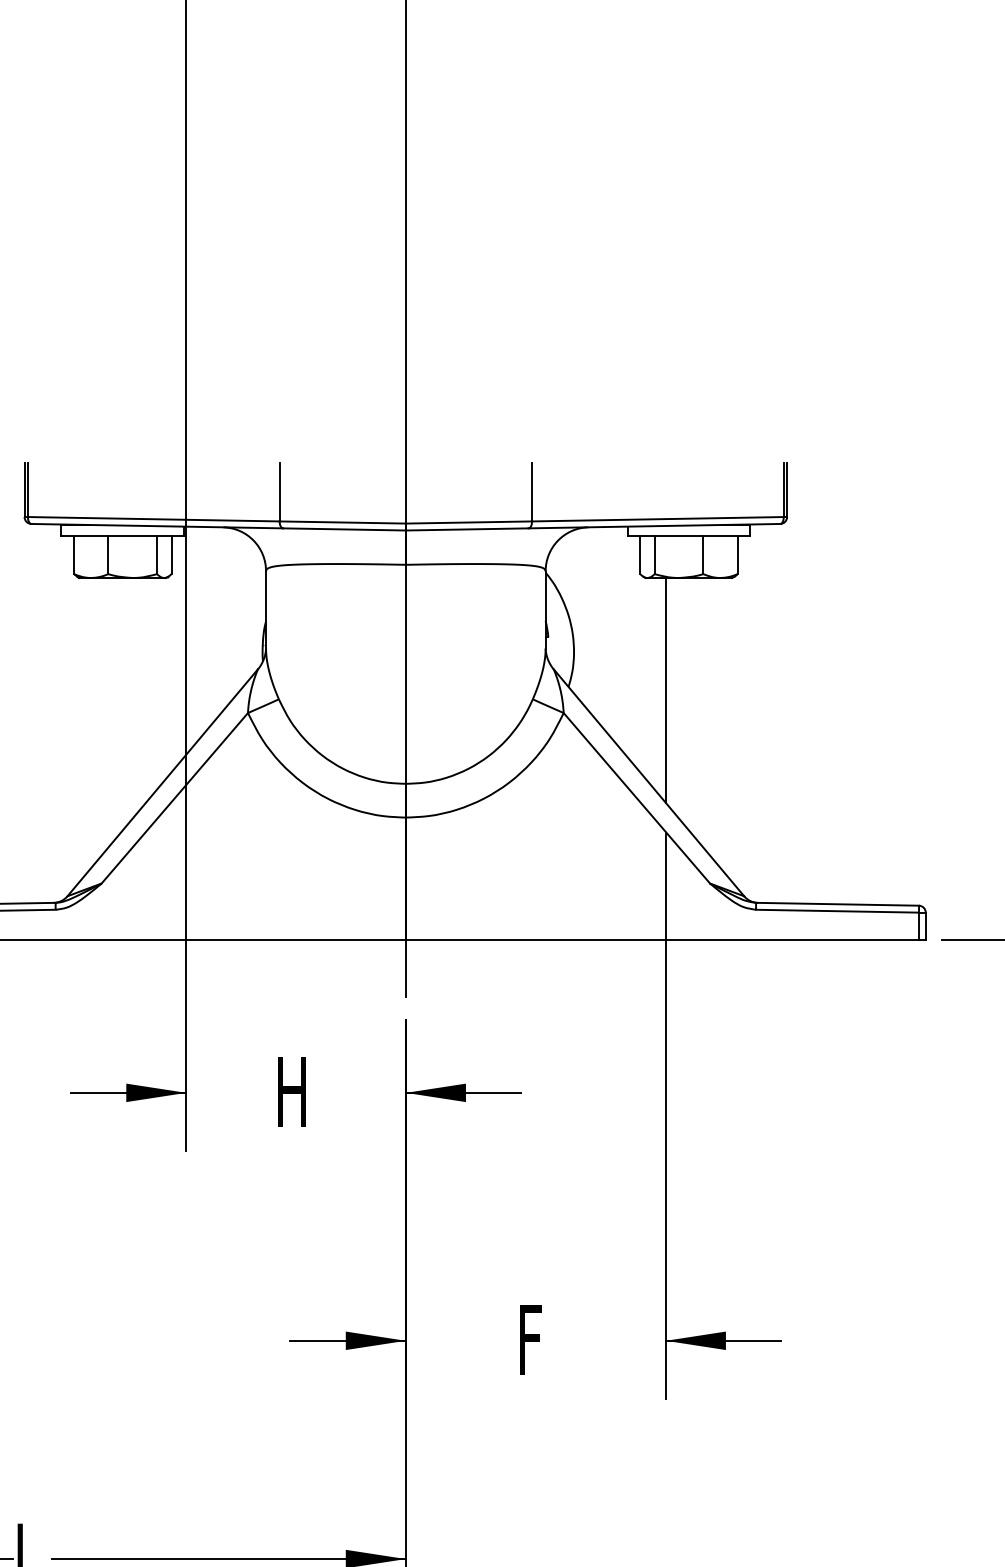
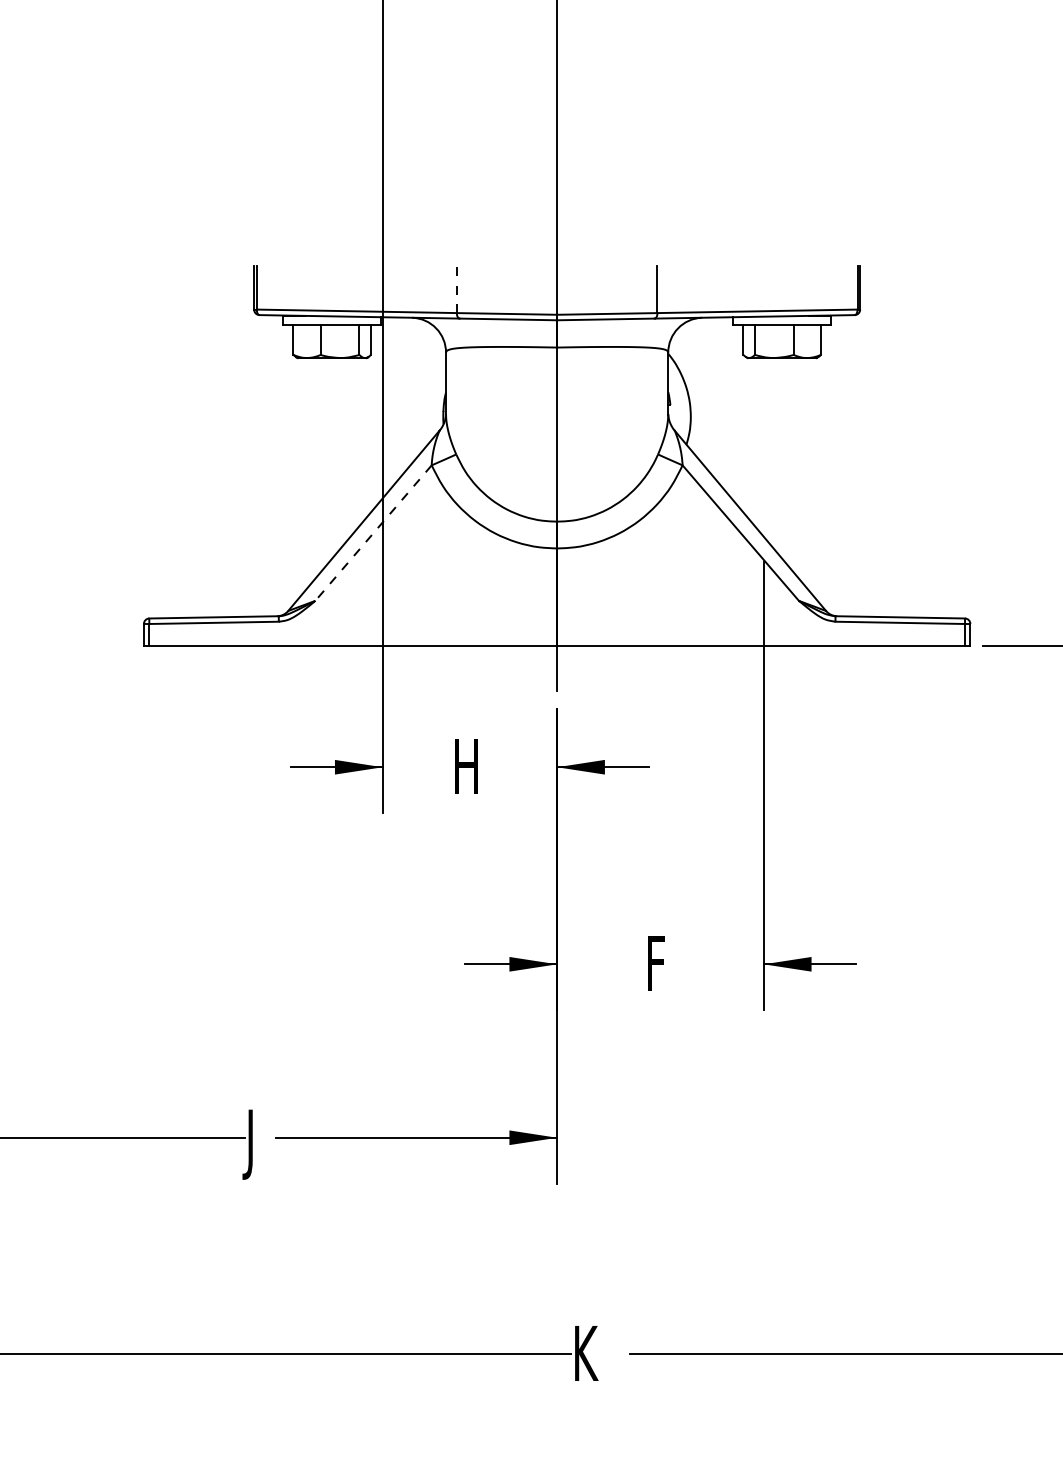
line: (279, 491) -> (456, 289), solid -> dashed
line: (665, 690) -> (763, 447), removed
line: (174, 798) -> (373, 533), solid -> dashed

